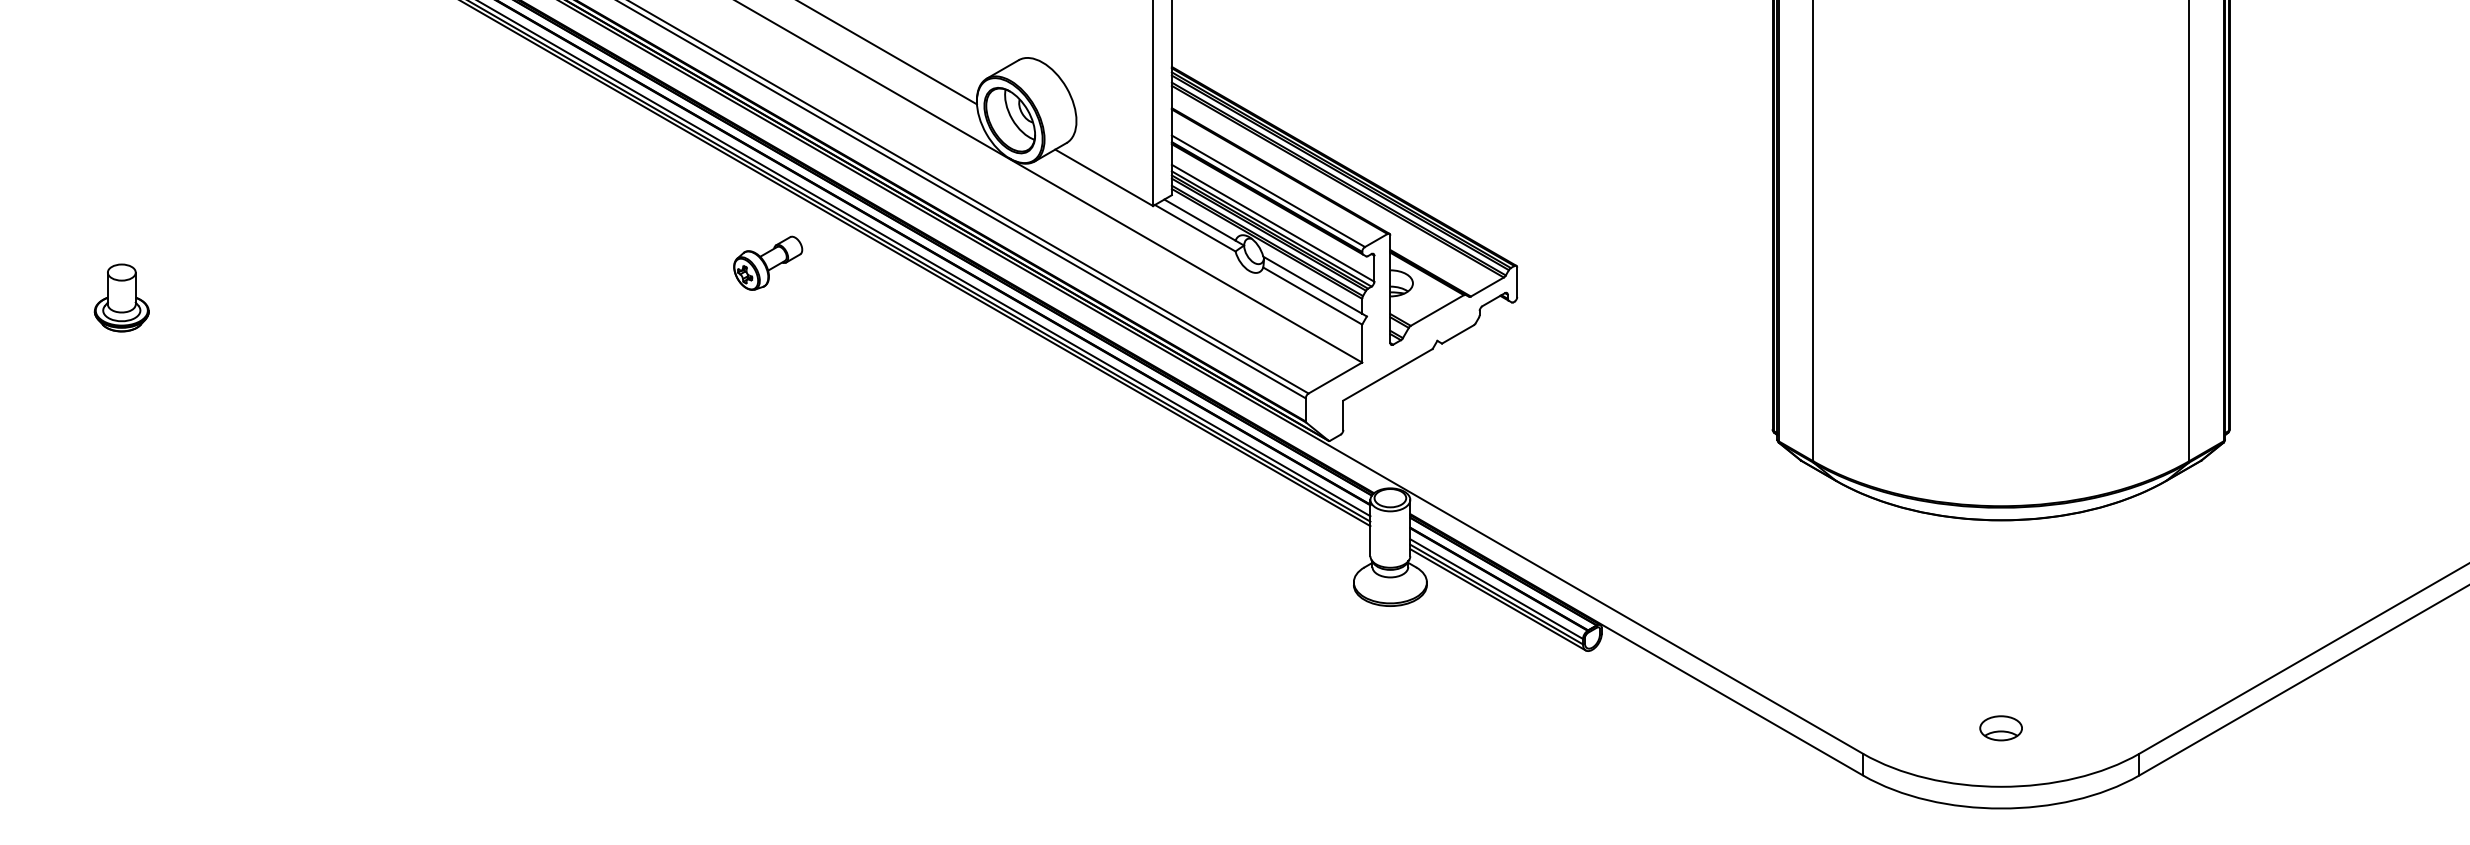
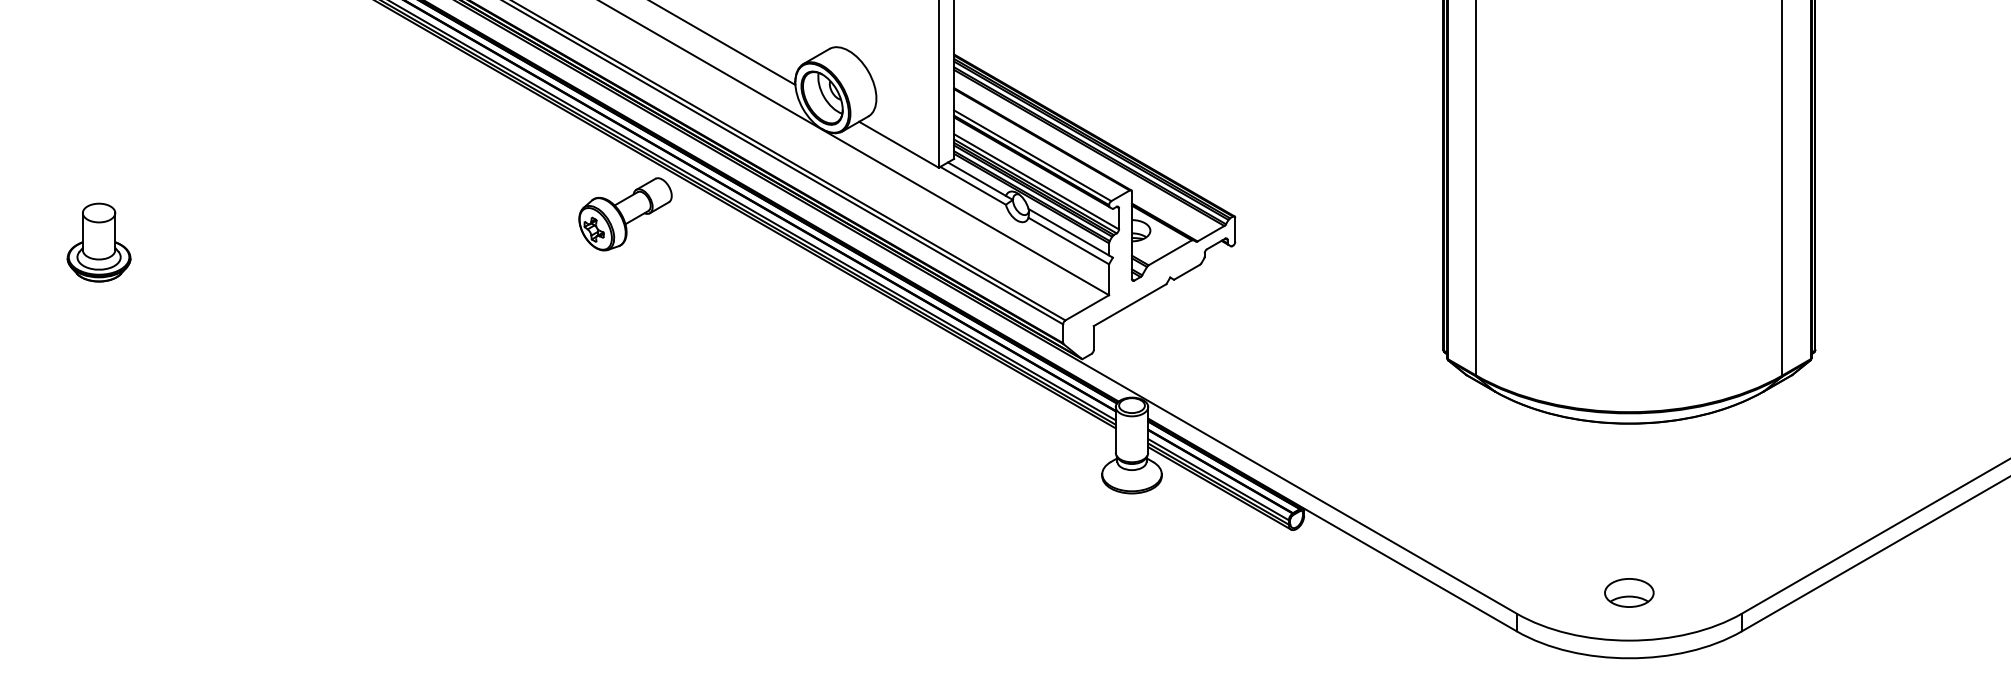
part: (767, 263) -> (624, 214), size x1.67
part: (121, 297) -> (98, 242), size x1.43
part: (2000, 728) -> (1628, 593), size x1.43

